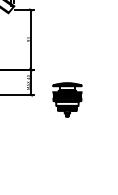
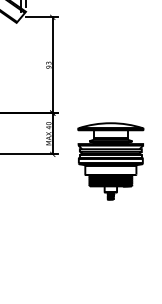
part: (67, 99) -> (111, 160), size x1.43

